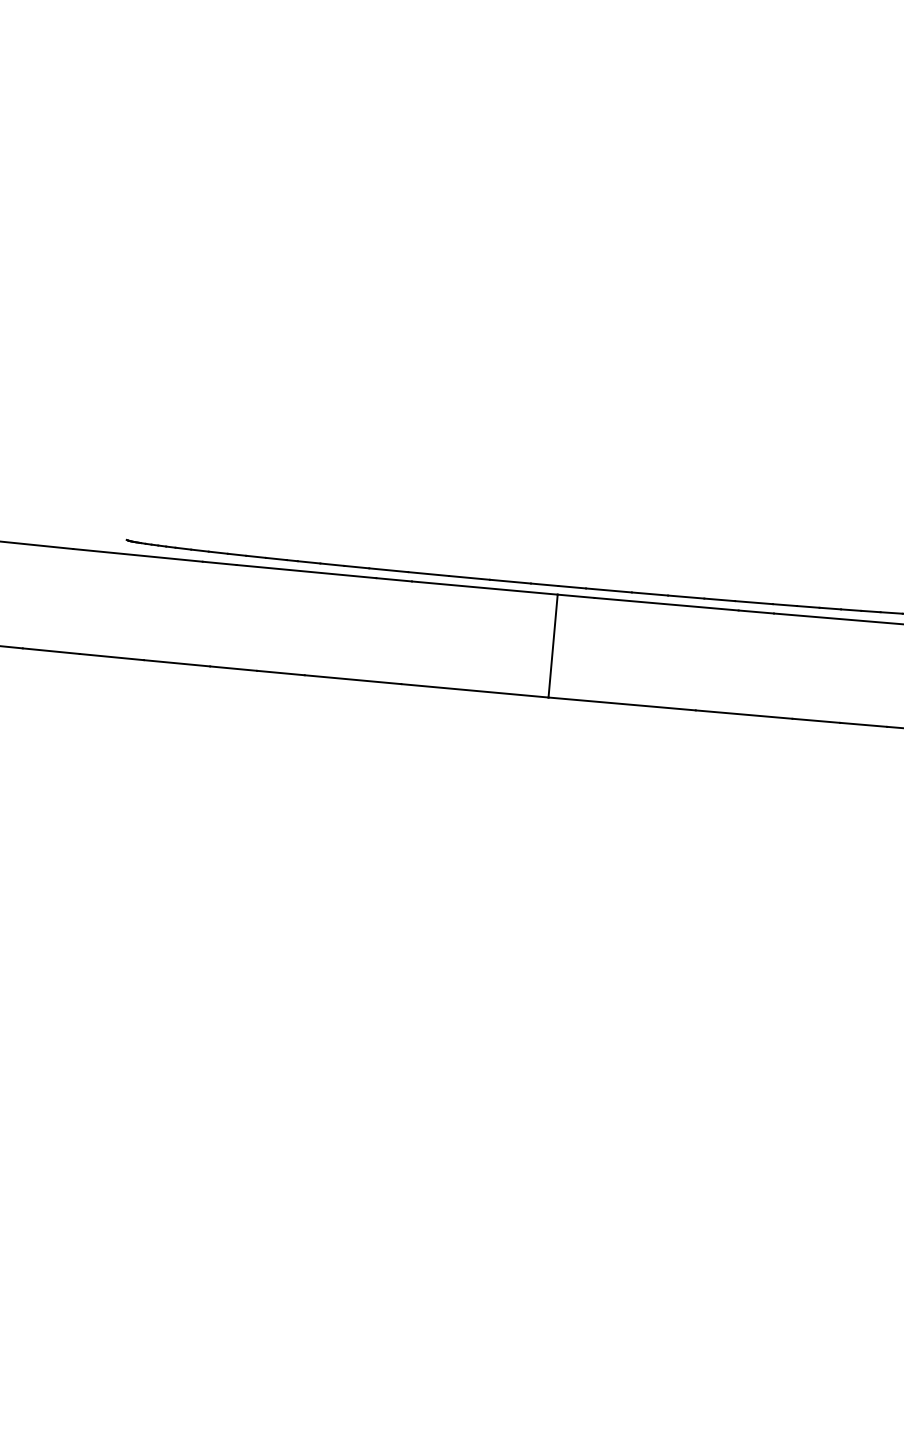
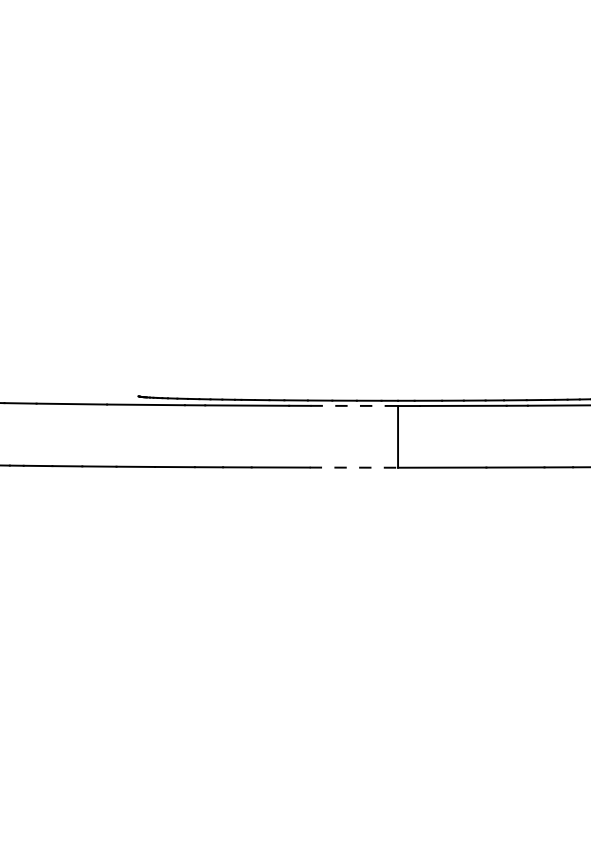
line: (485, 587) -> (354, 405), solid -> dashed
line: (475, 690) -> (354, 467), solid -> dashed

